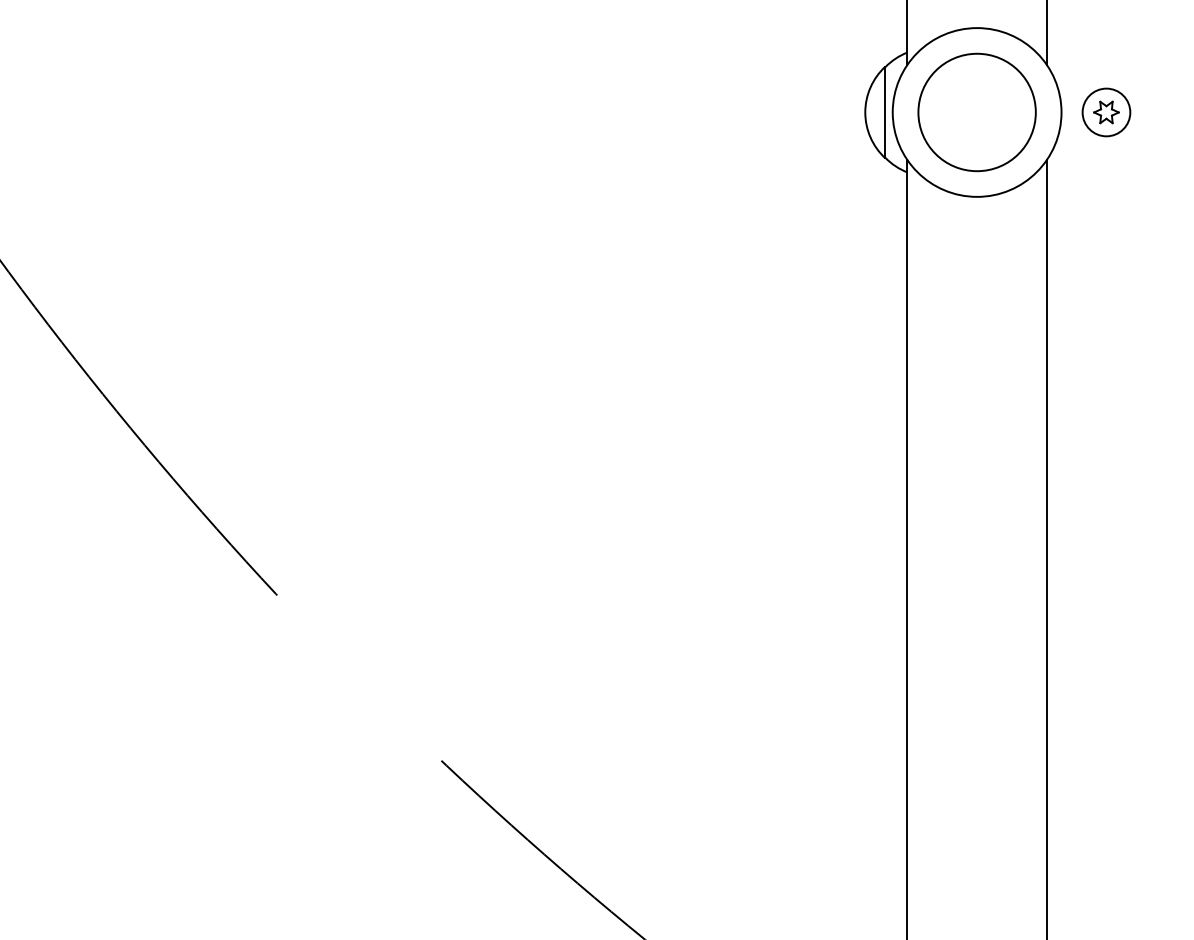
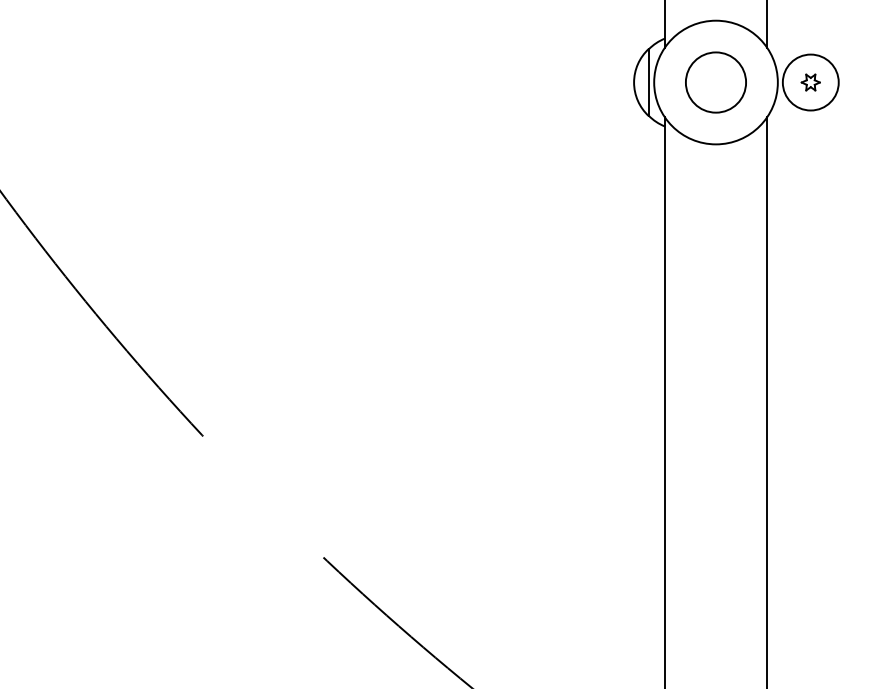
circle: (976, 112) -> (715, 82), size x0.7
circle: (1106, 112) -> (810, 82), size x1.6

